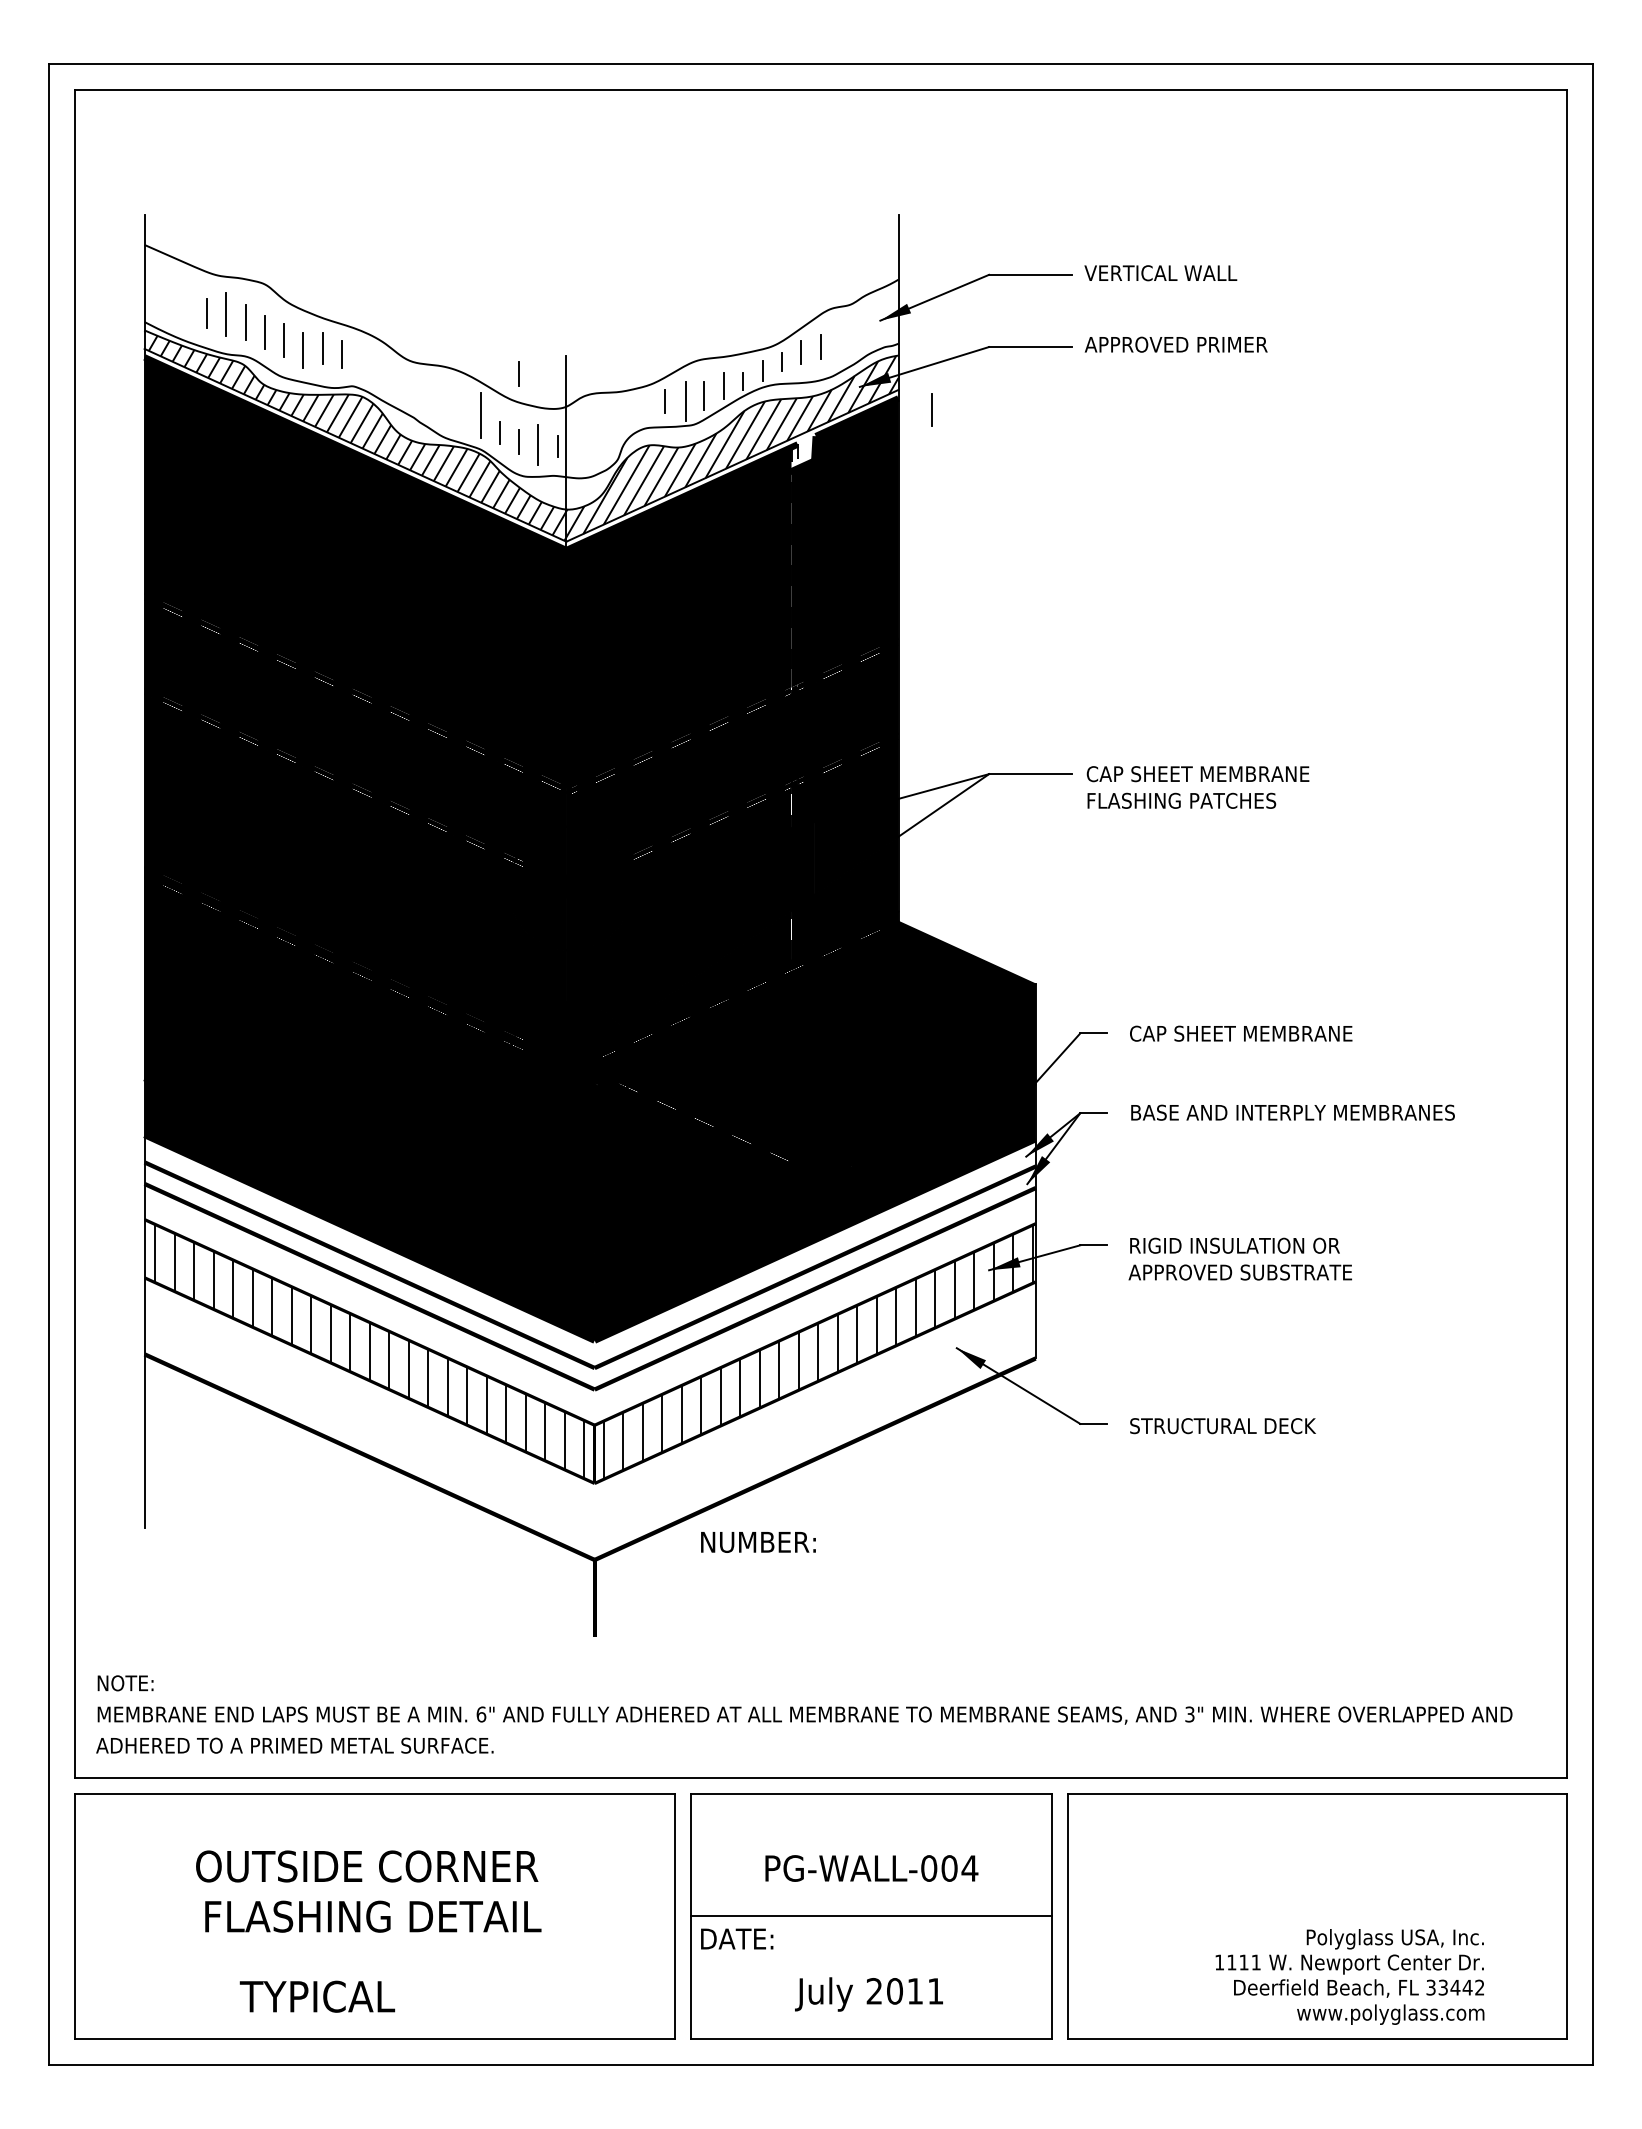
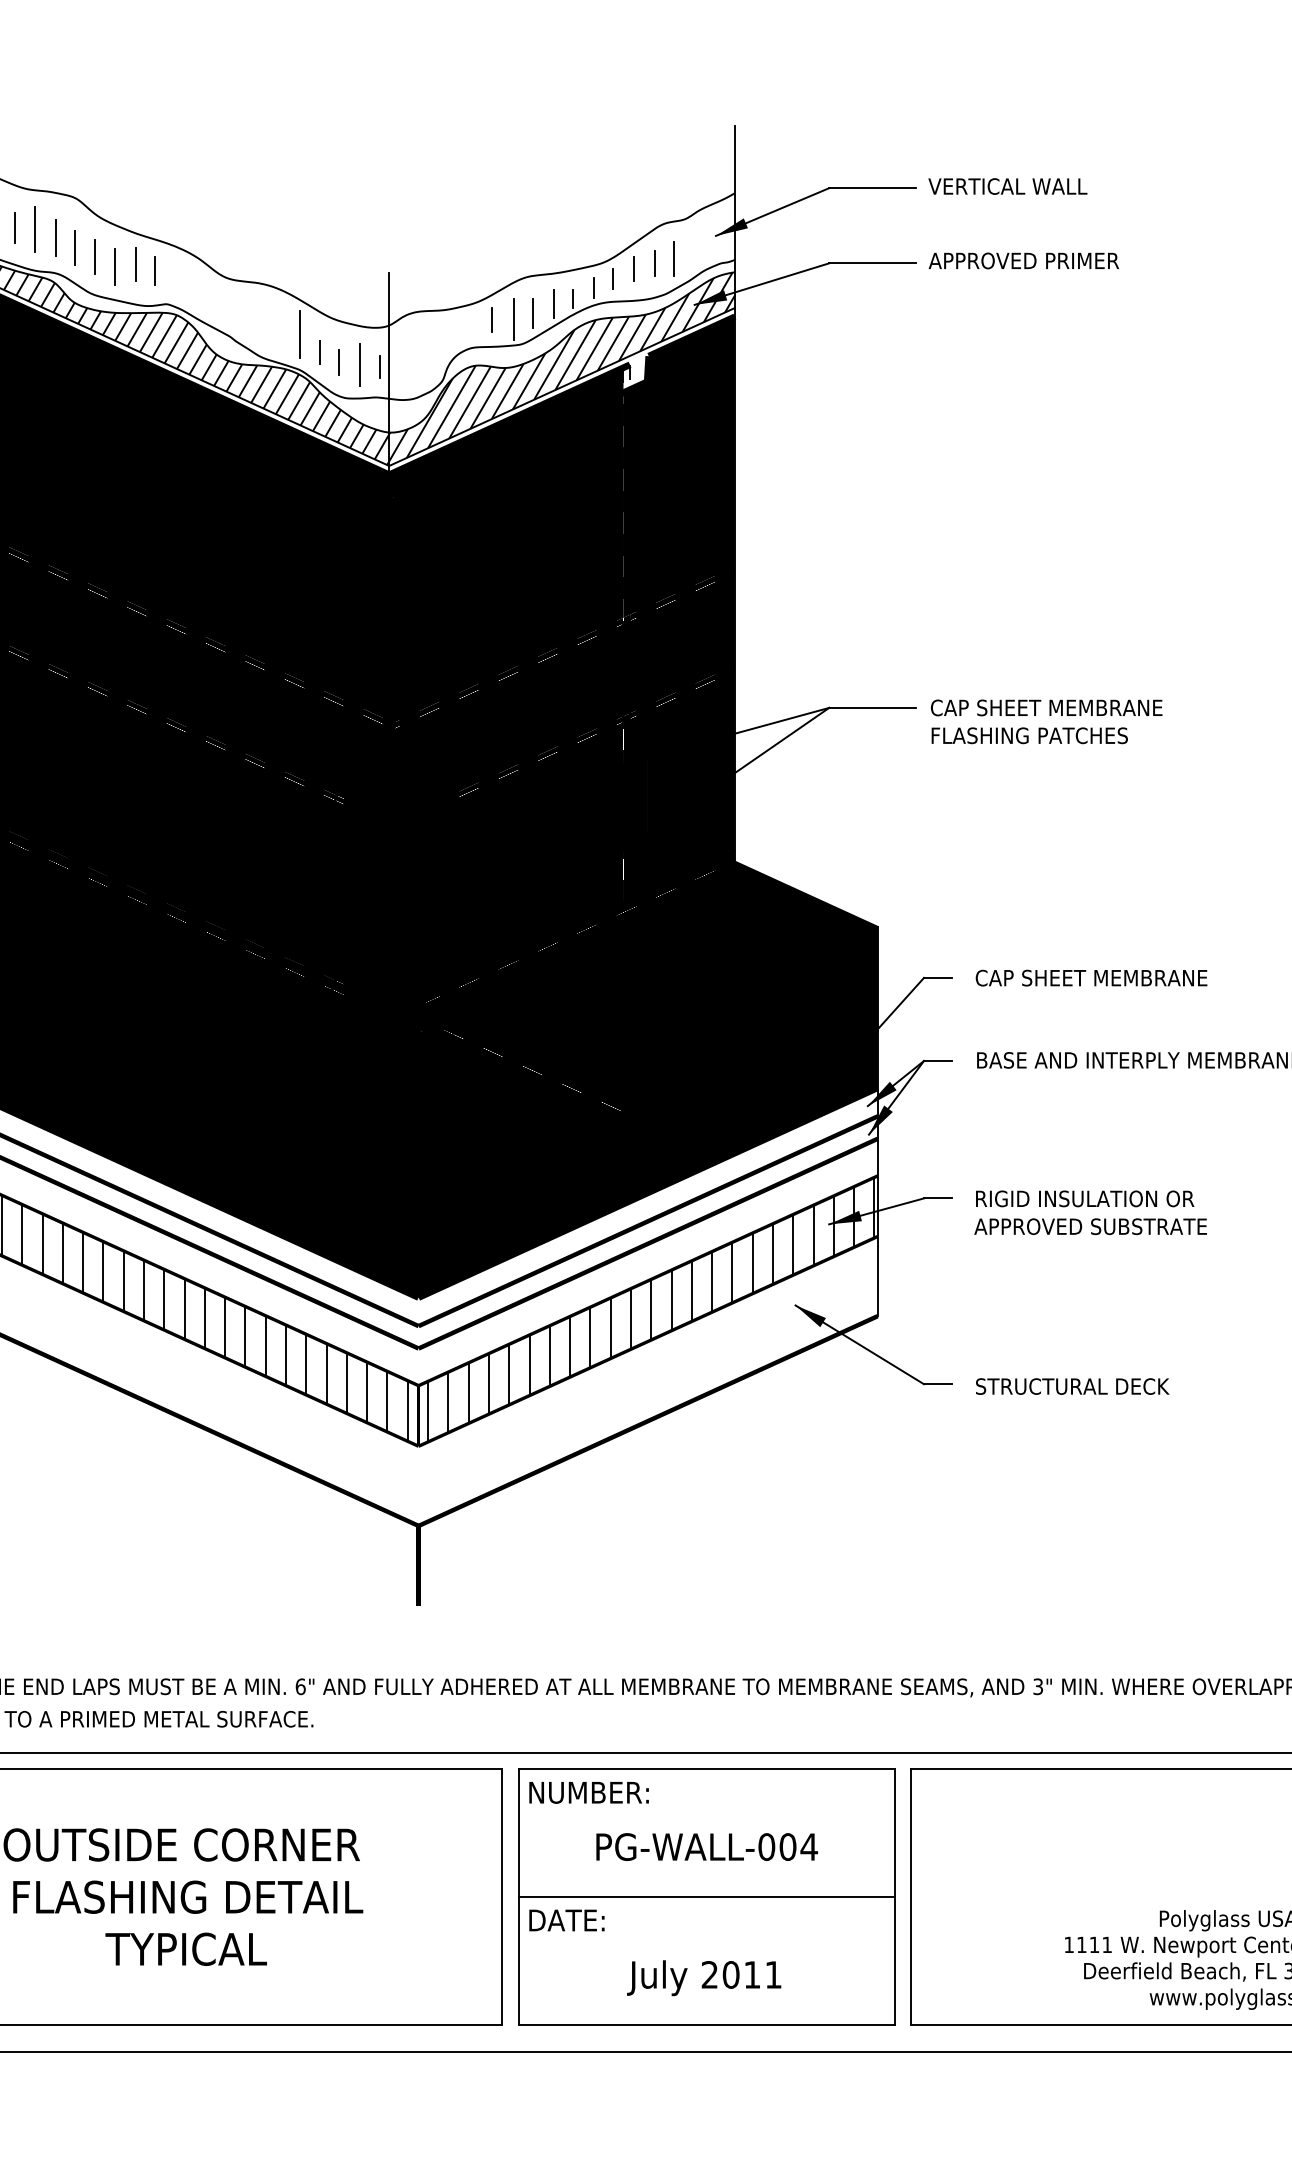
line: (518, 373) -> (339, 290), removed
line: (931, 409) -> (673, 258), moved
text: (758, 1542) -> (589, 1792), moved
text: (316, 1996) -> (185, 1949), moved

